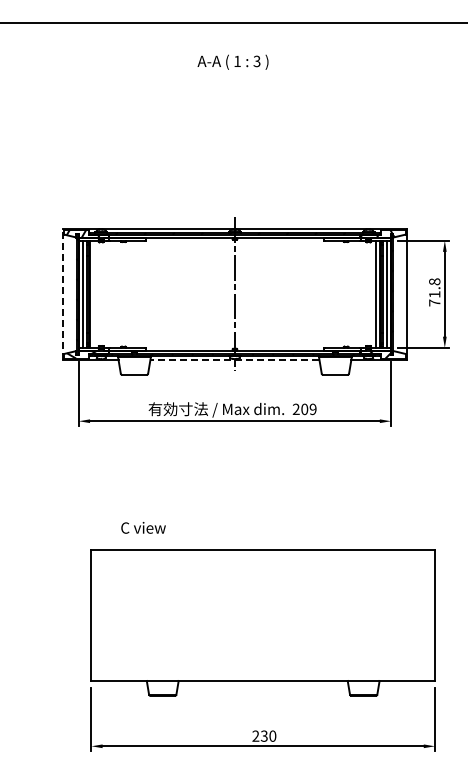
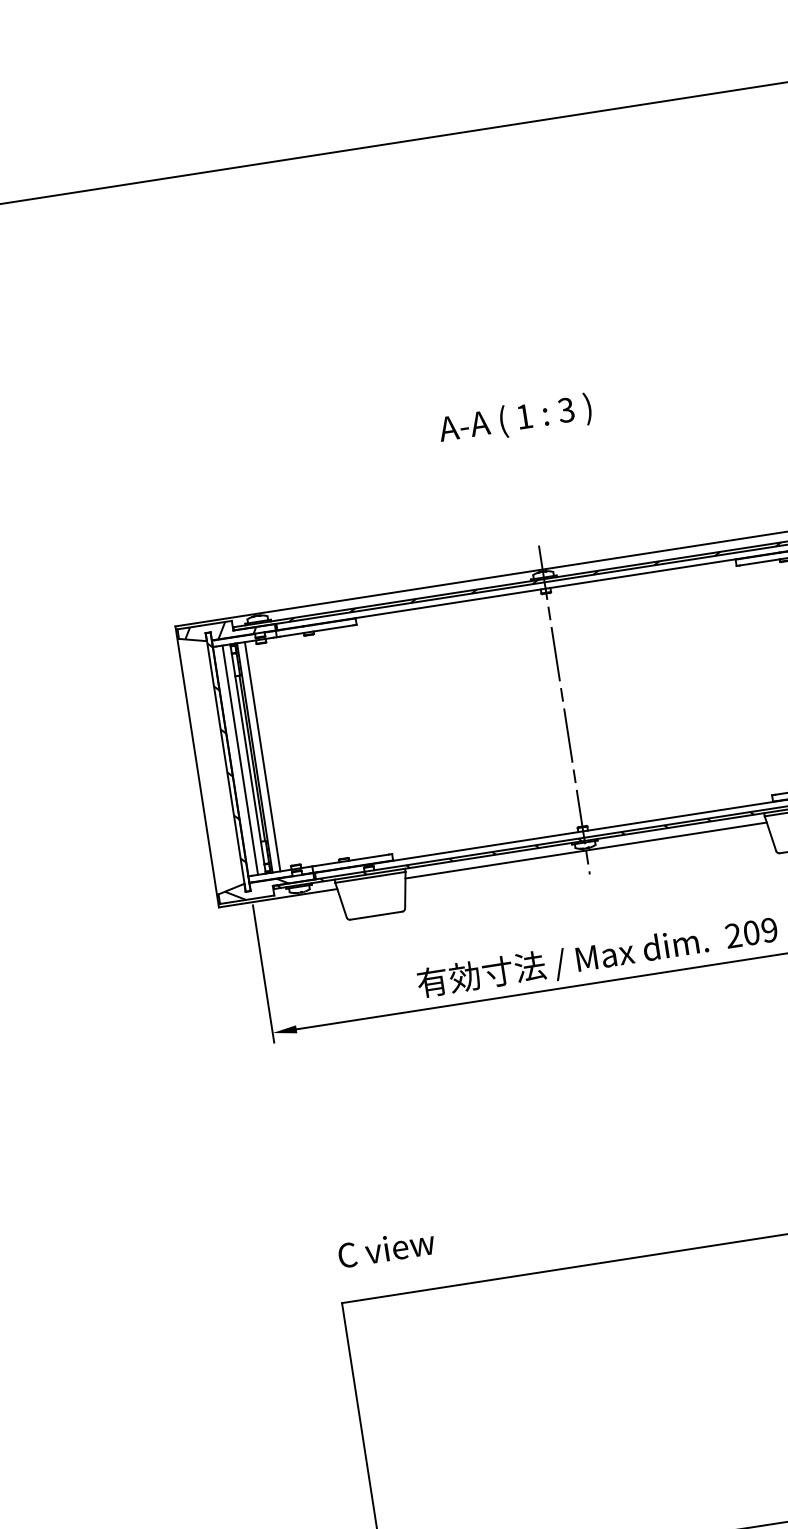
text: (232, 61) -> (513, 418), moved
line: (93, 293) -> (261, 755), added
line: (63, 294) -> (197, 767), dashed -> solid
line: (234, 360) -> (585, 851), dashed -> solid
text: (143, 527) -> (386, 1248), moved

